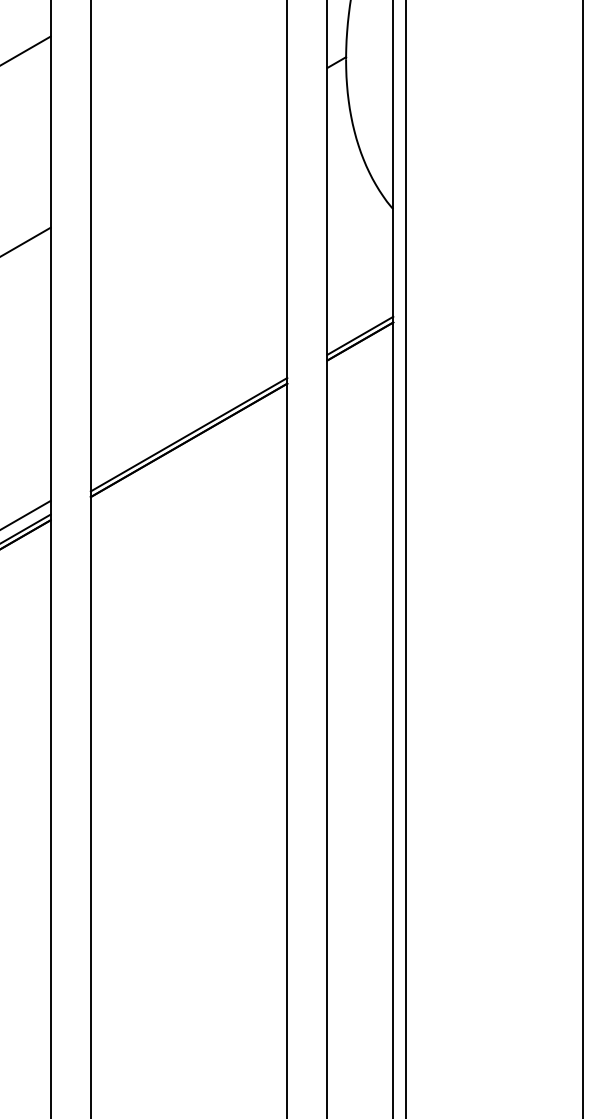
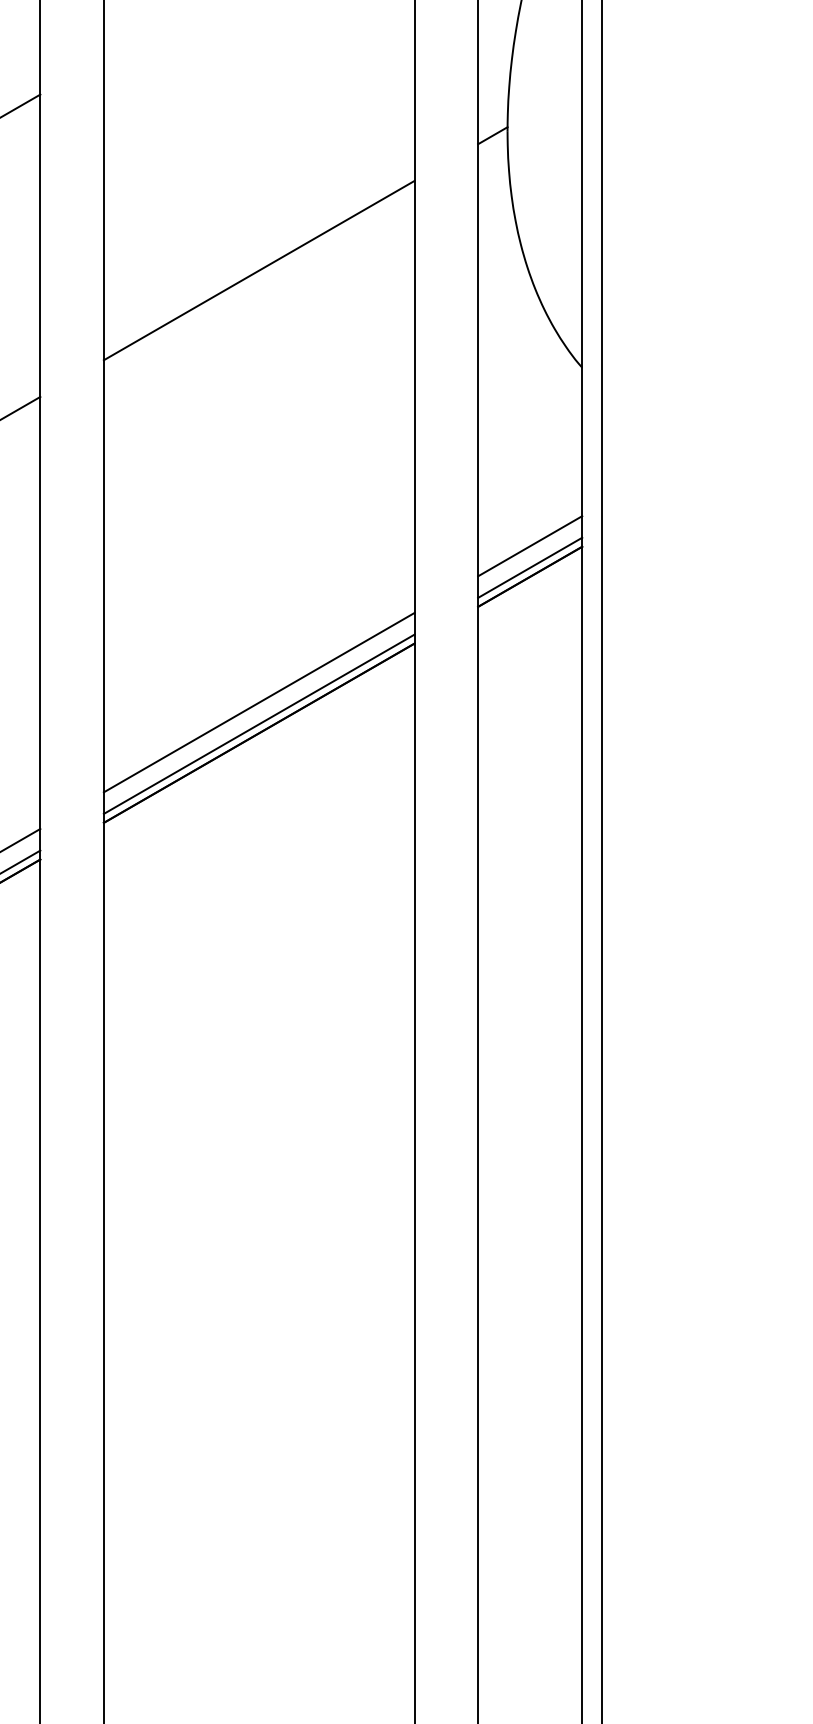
line: (188, 147) -> (258, 270), added
line: (360, 322) -> (530, 546), added
line: (188, 420) -> (258, 701), added

